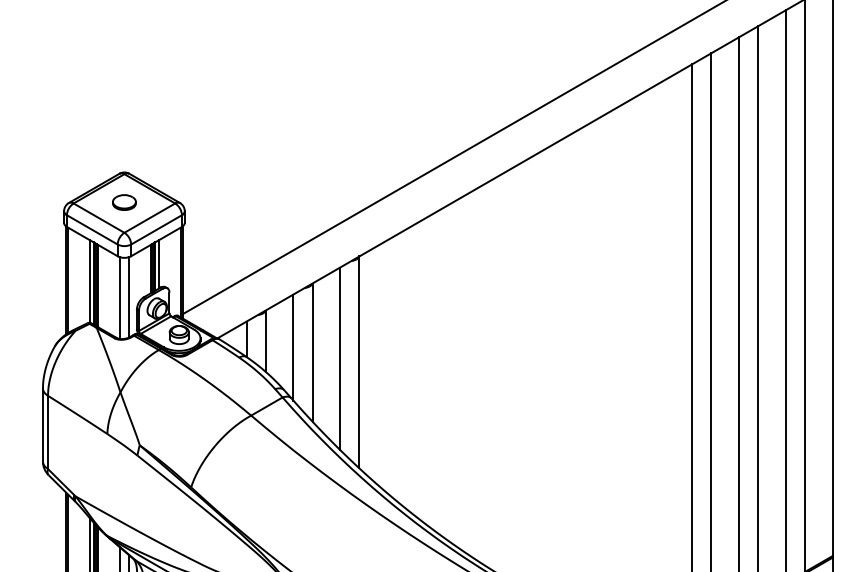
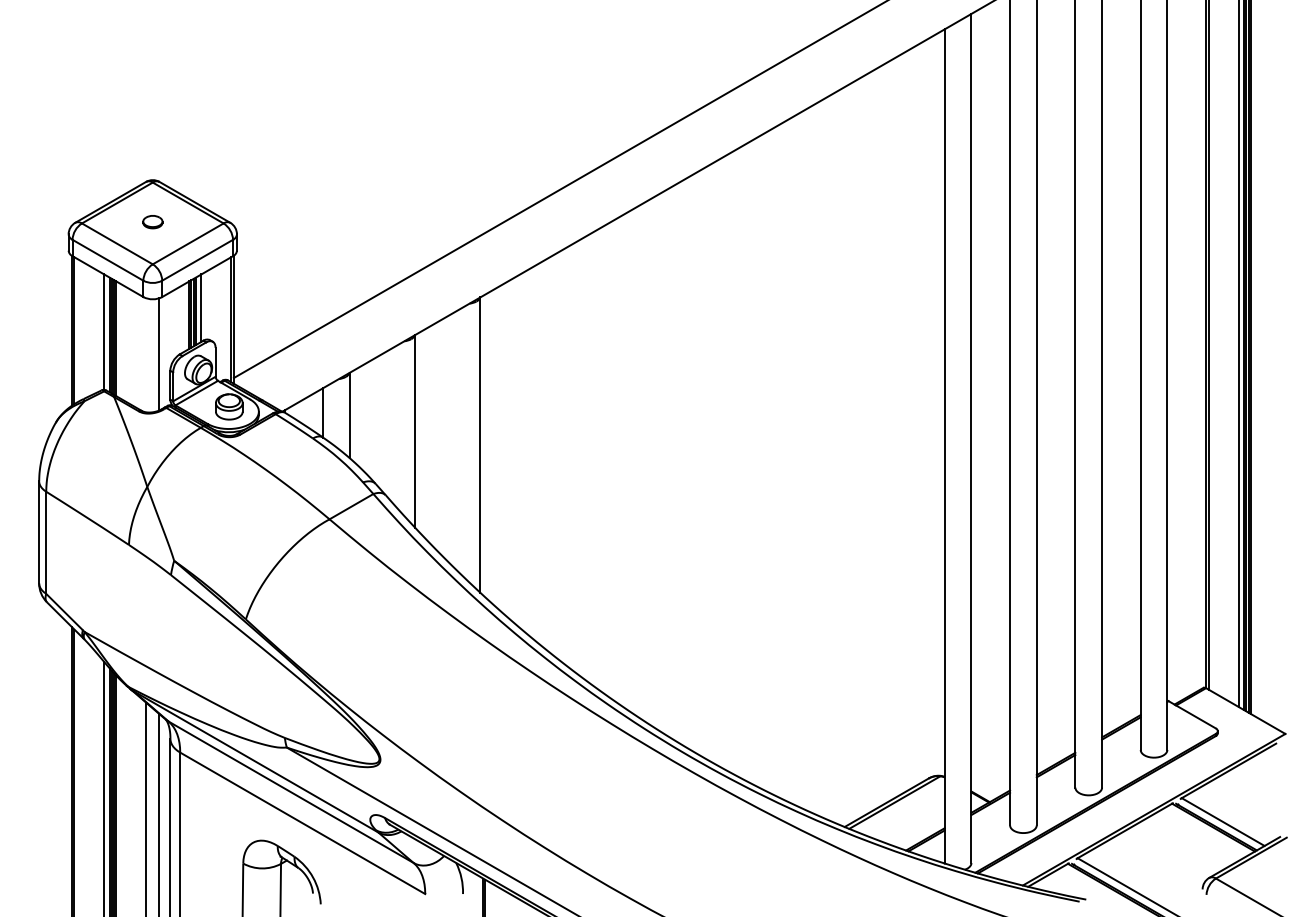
part: (124, 202) -> (152, 221), size x0.6
line: (119, 298) -> (146, 355), removed
line: (293, 347) -> (388, 424), removed
line: (340, 358) -> (453, 439), removed

